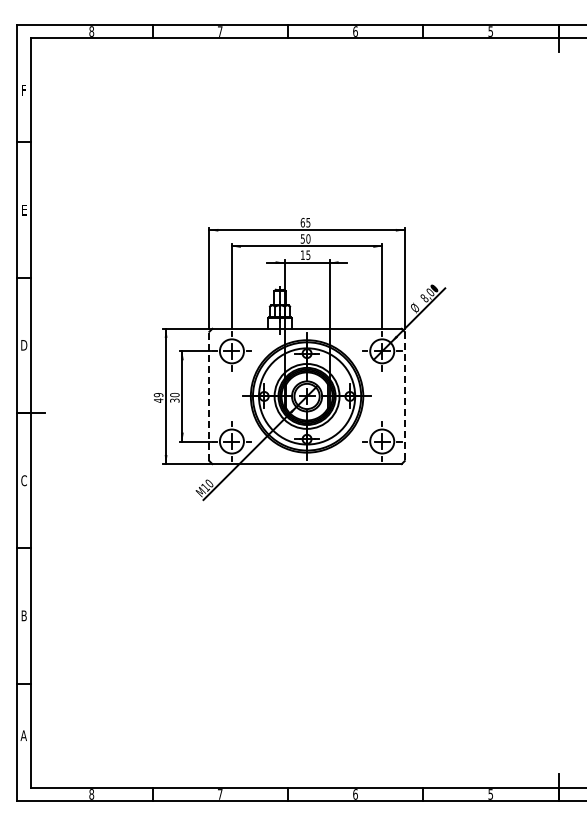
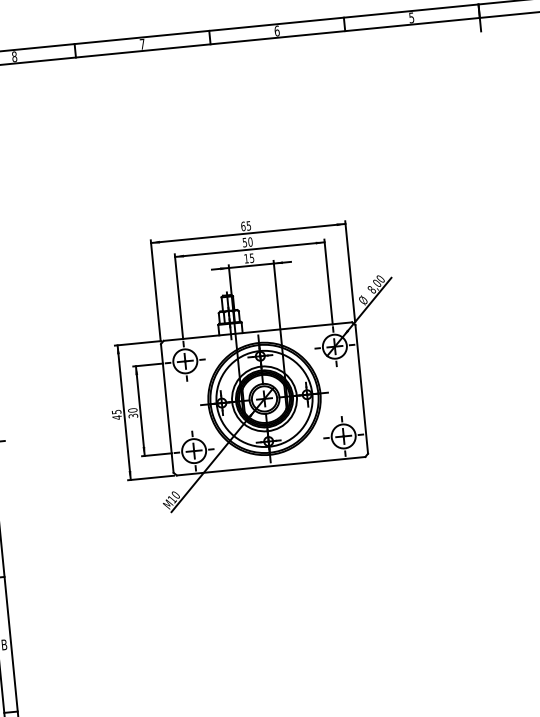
text: (158, 395) -> (116, 412), 49 -> 45
line: (209, 396) -> (167, 408), dashed -> solid
line: (404, 396) -> (361, 389), dashed -> solid

